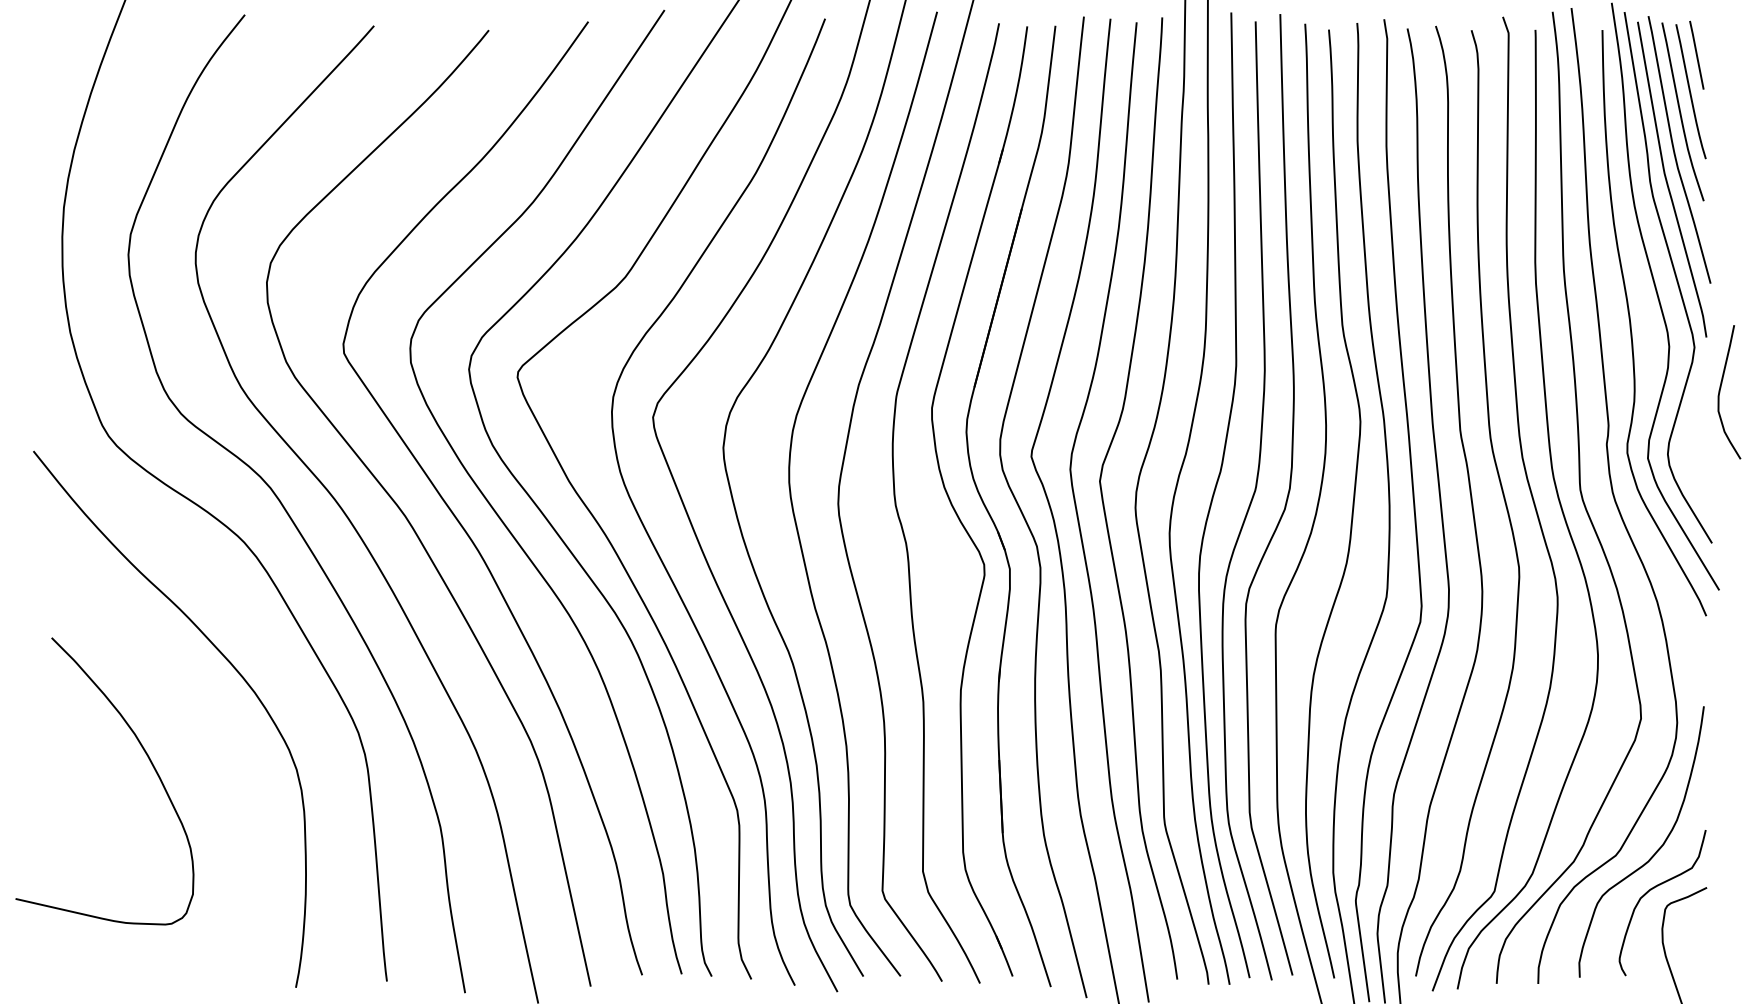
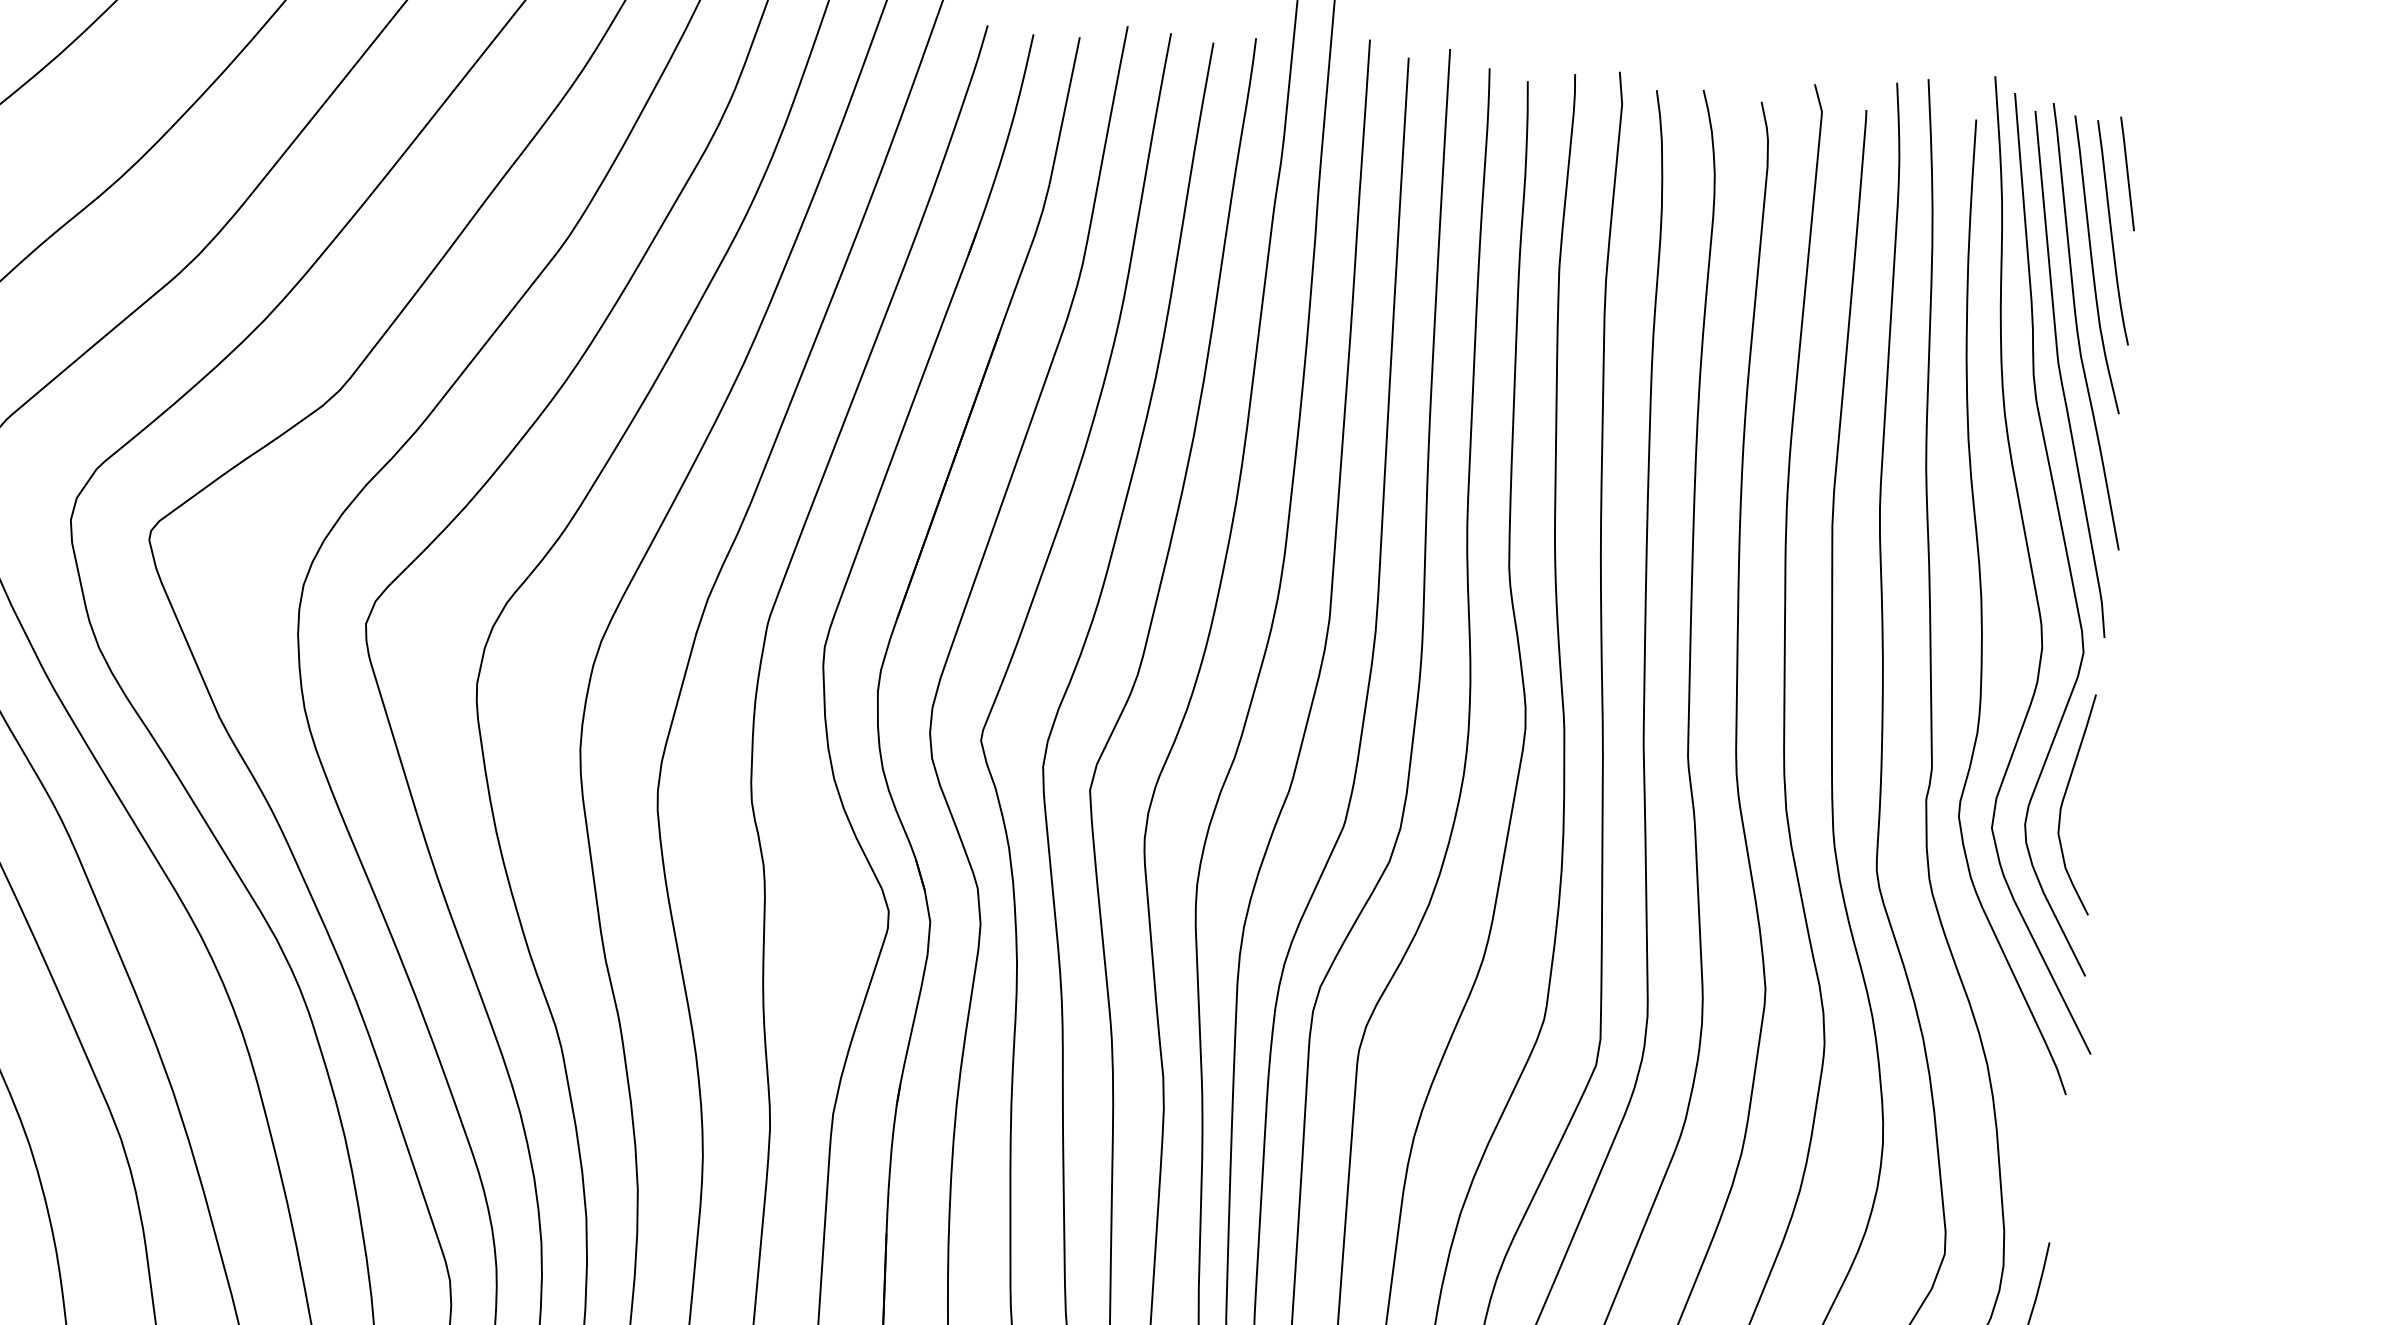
curve: (1721, 388) -> (2066, 796), moved

